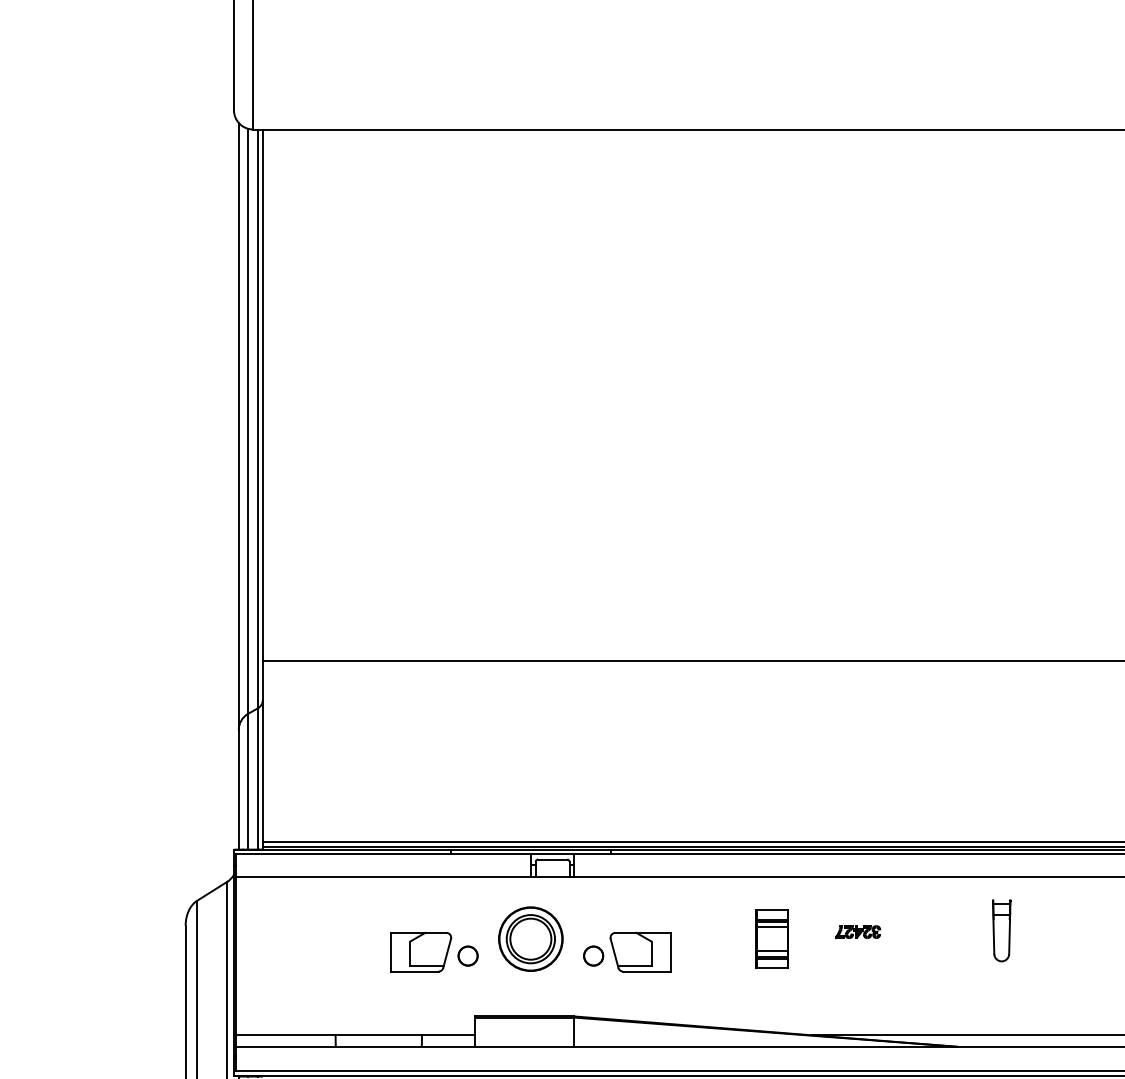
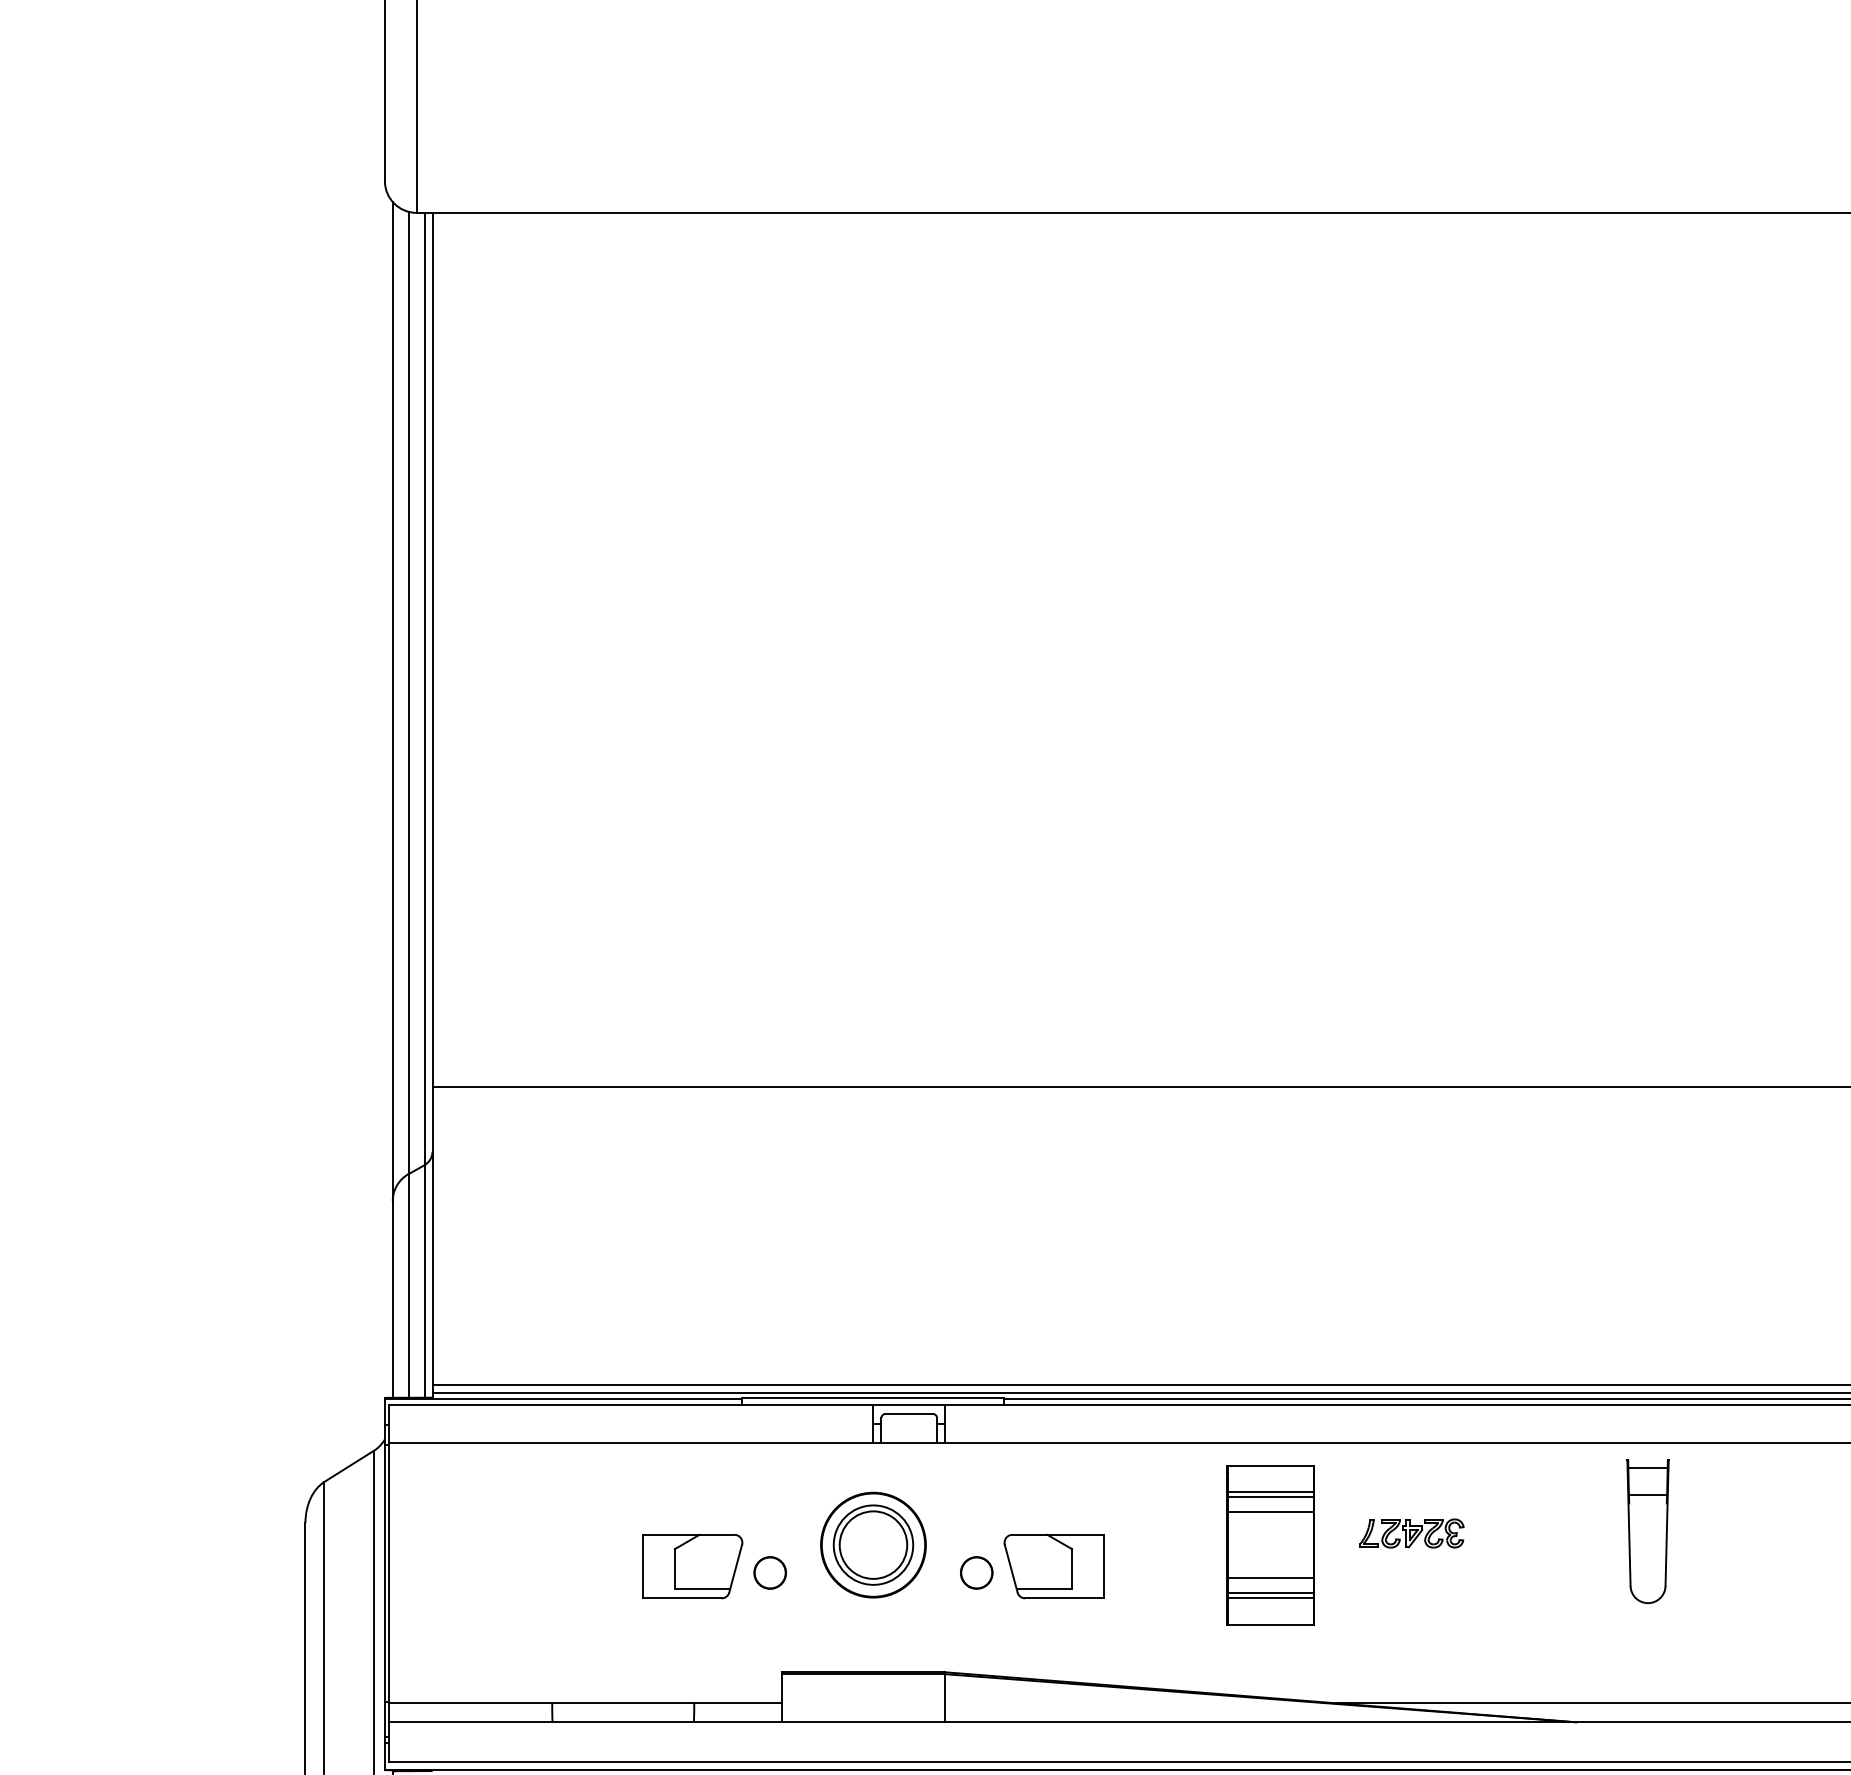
part: (1001, 930) -> (1647, 1530), size x1.43
part: (858, 931) -> (1412, 1532), size x1.43
part: (772, 938) -> (1271, 1544), size x1.67

